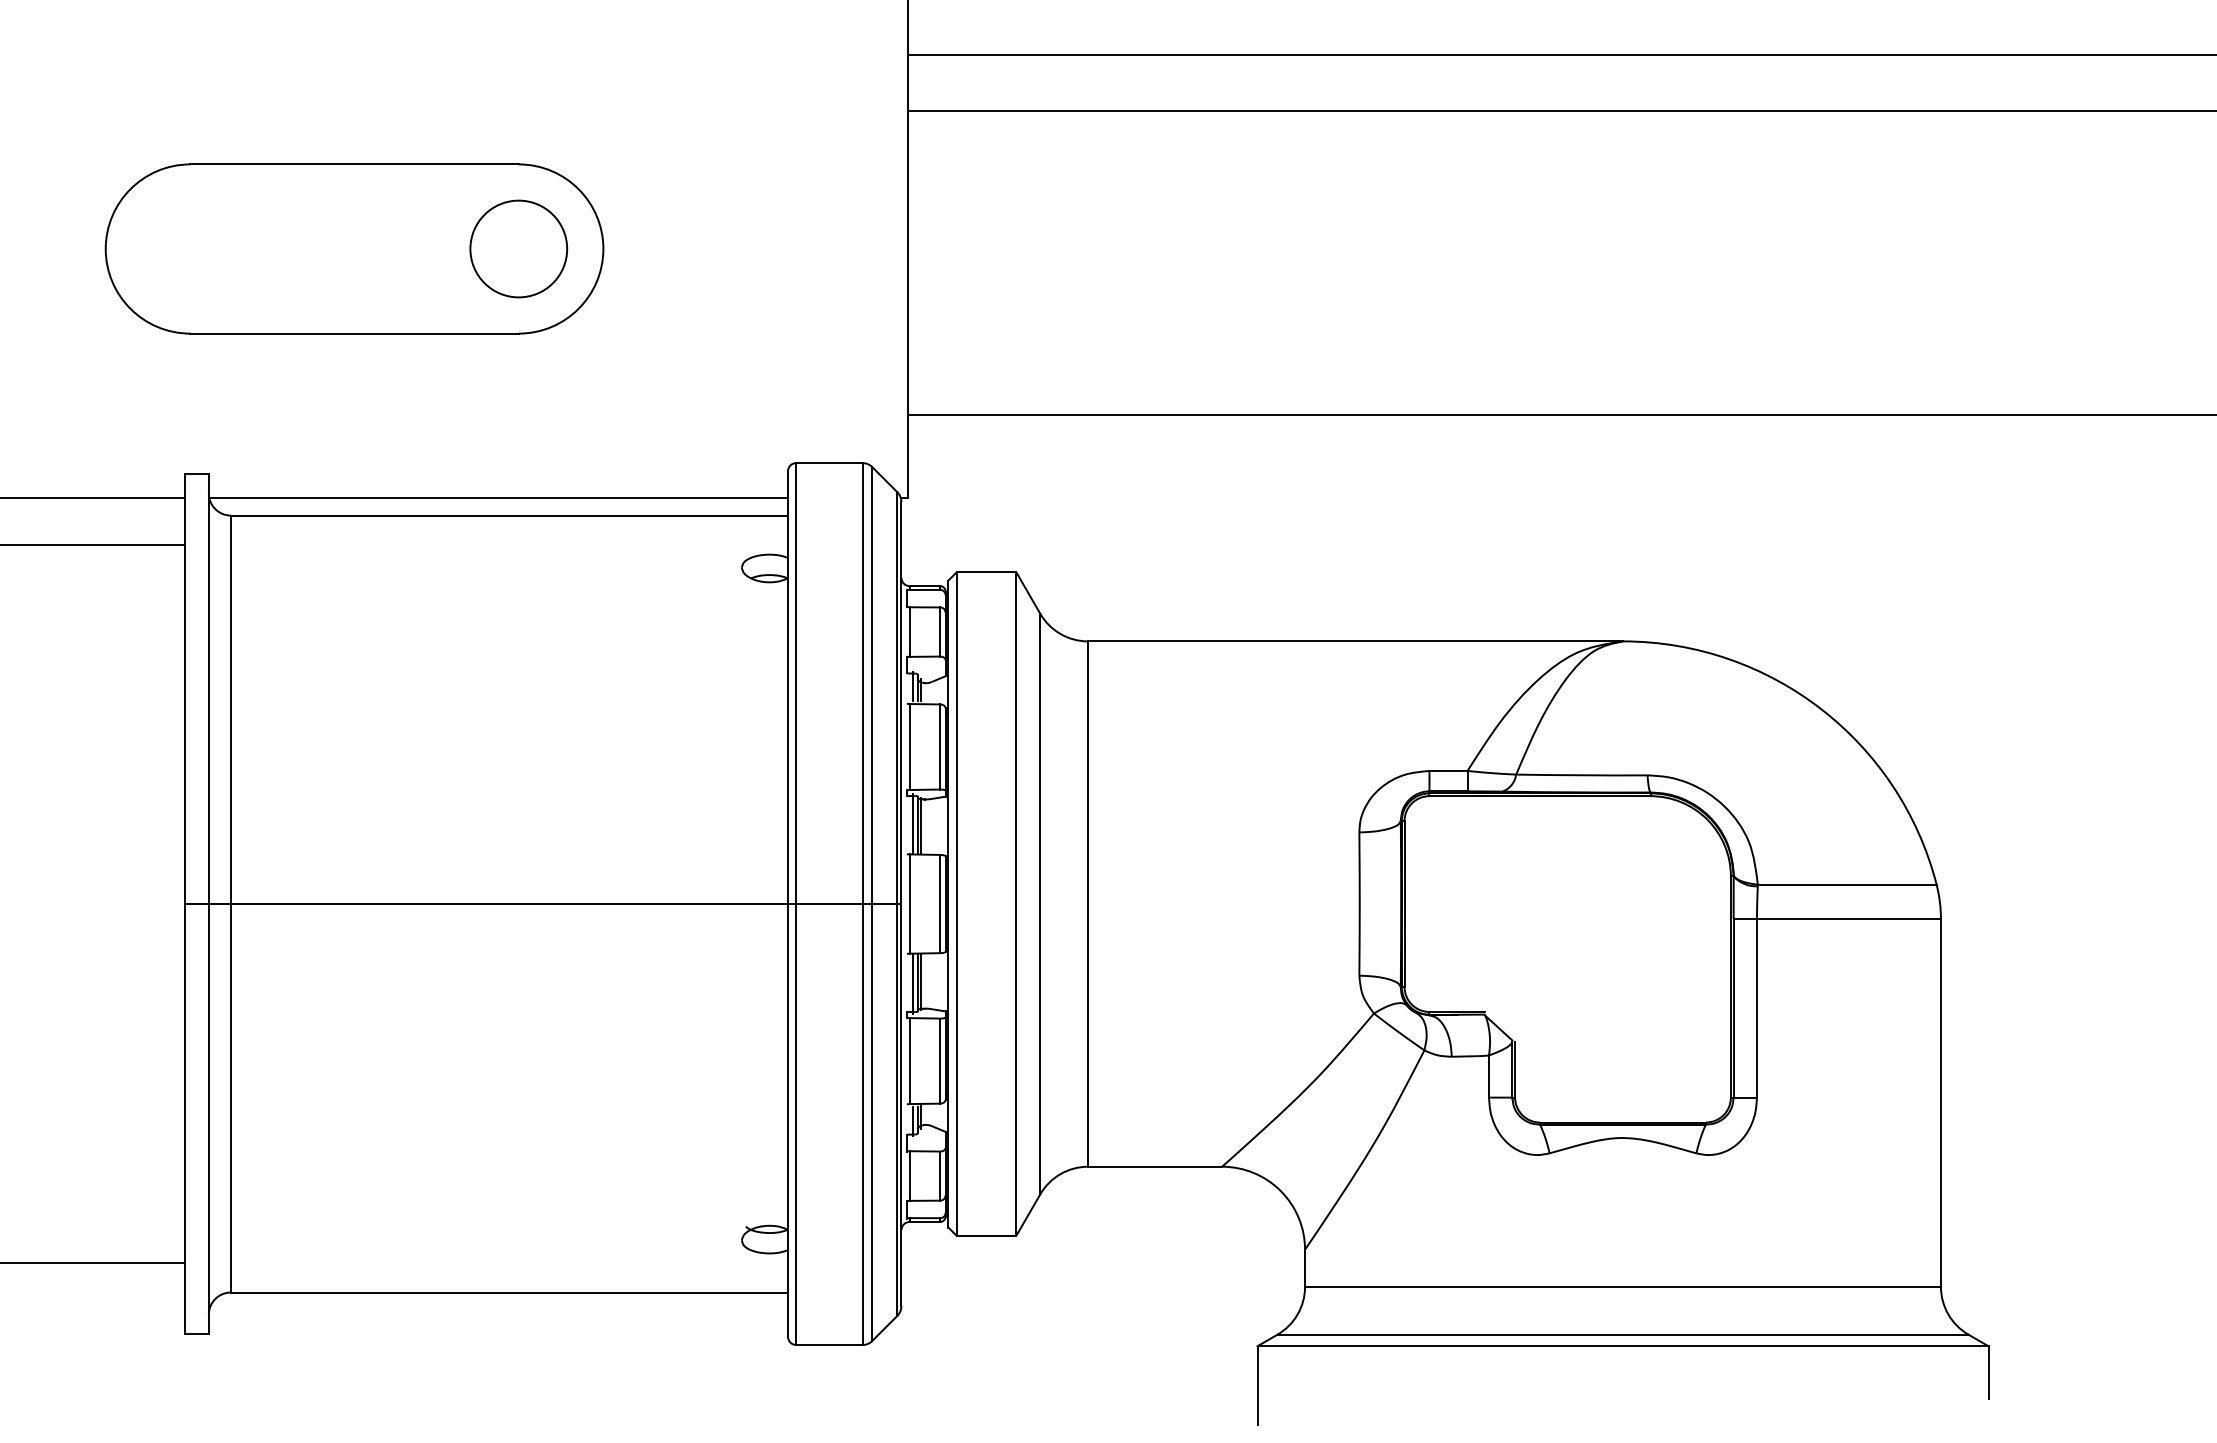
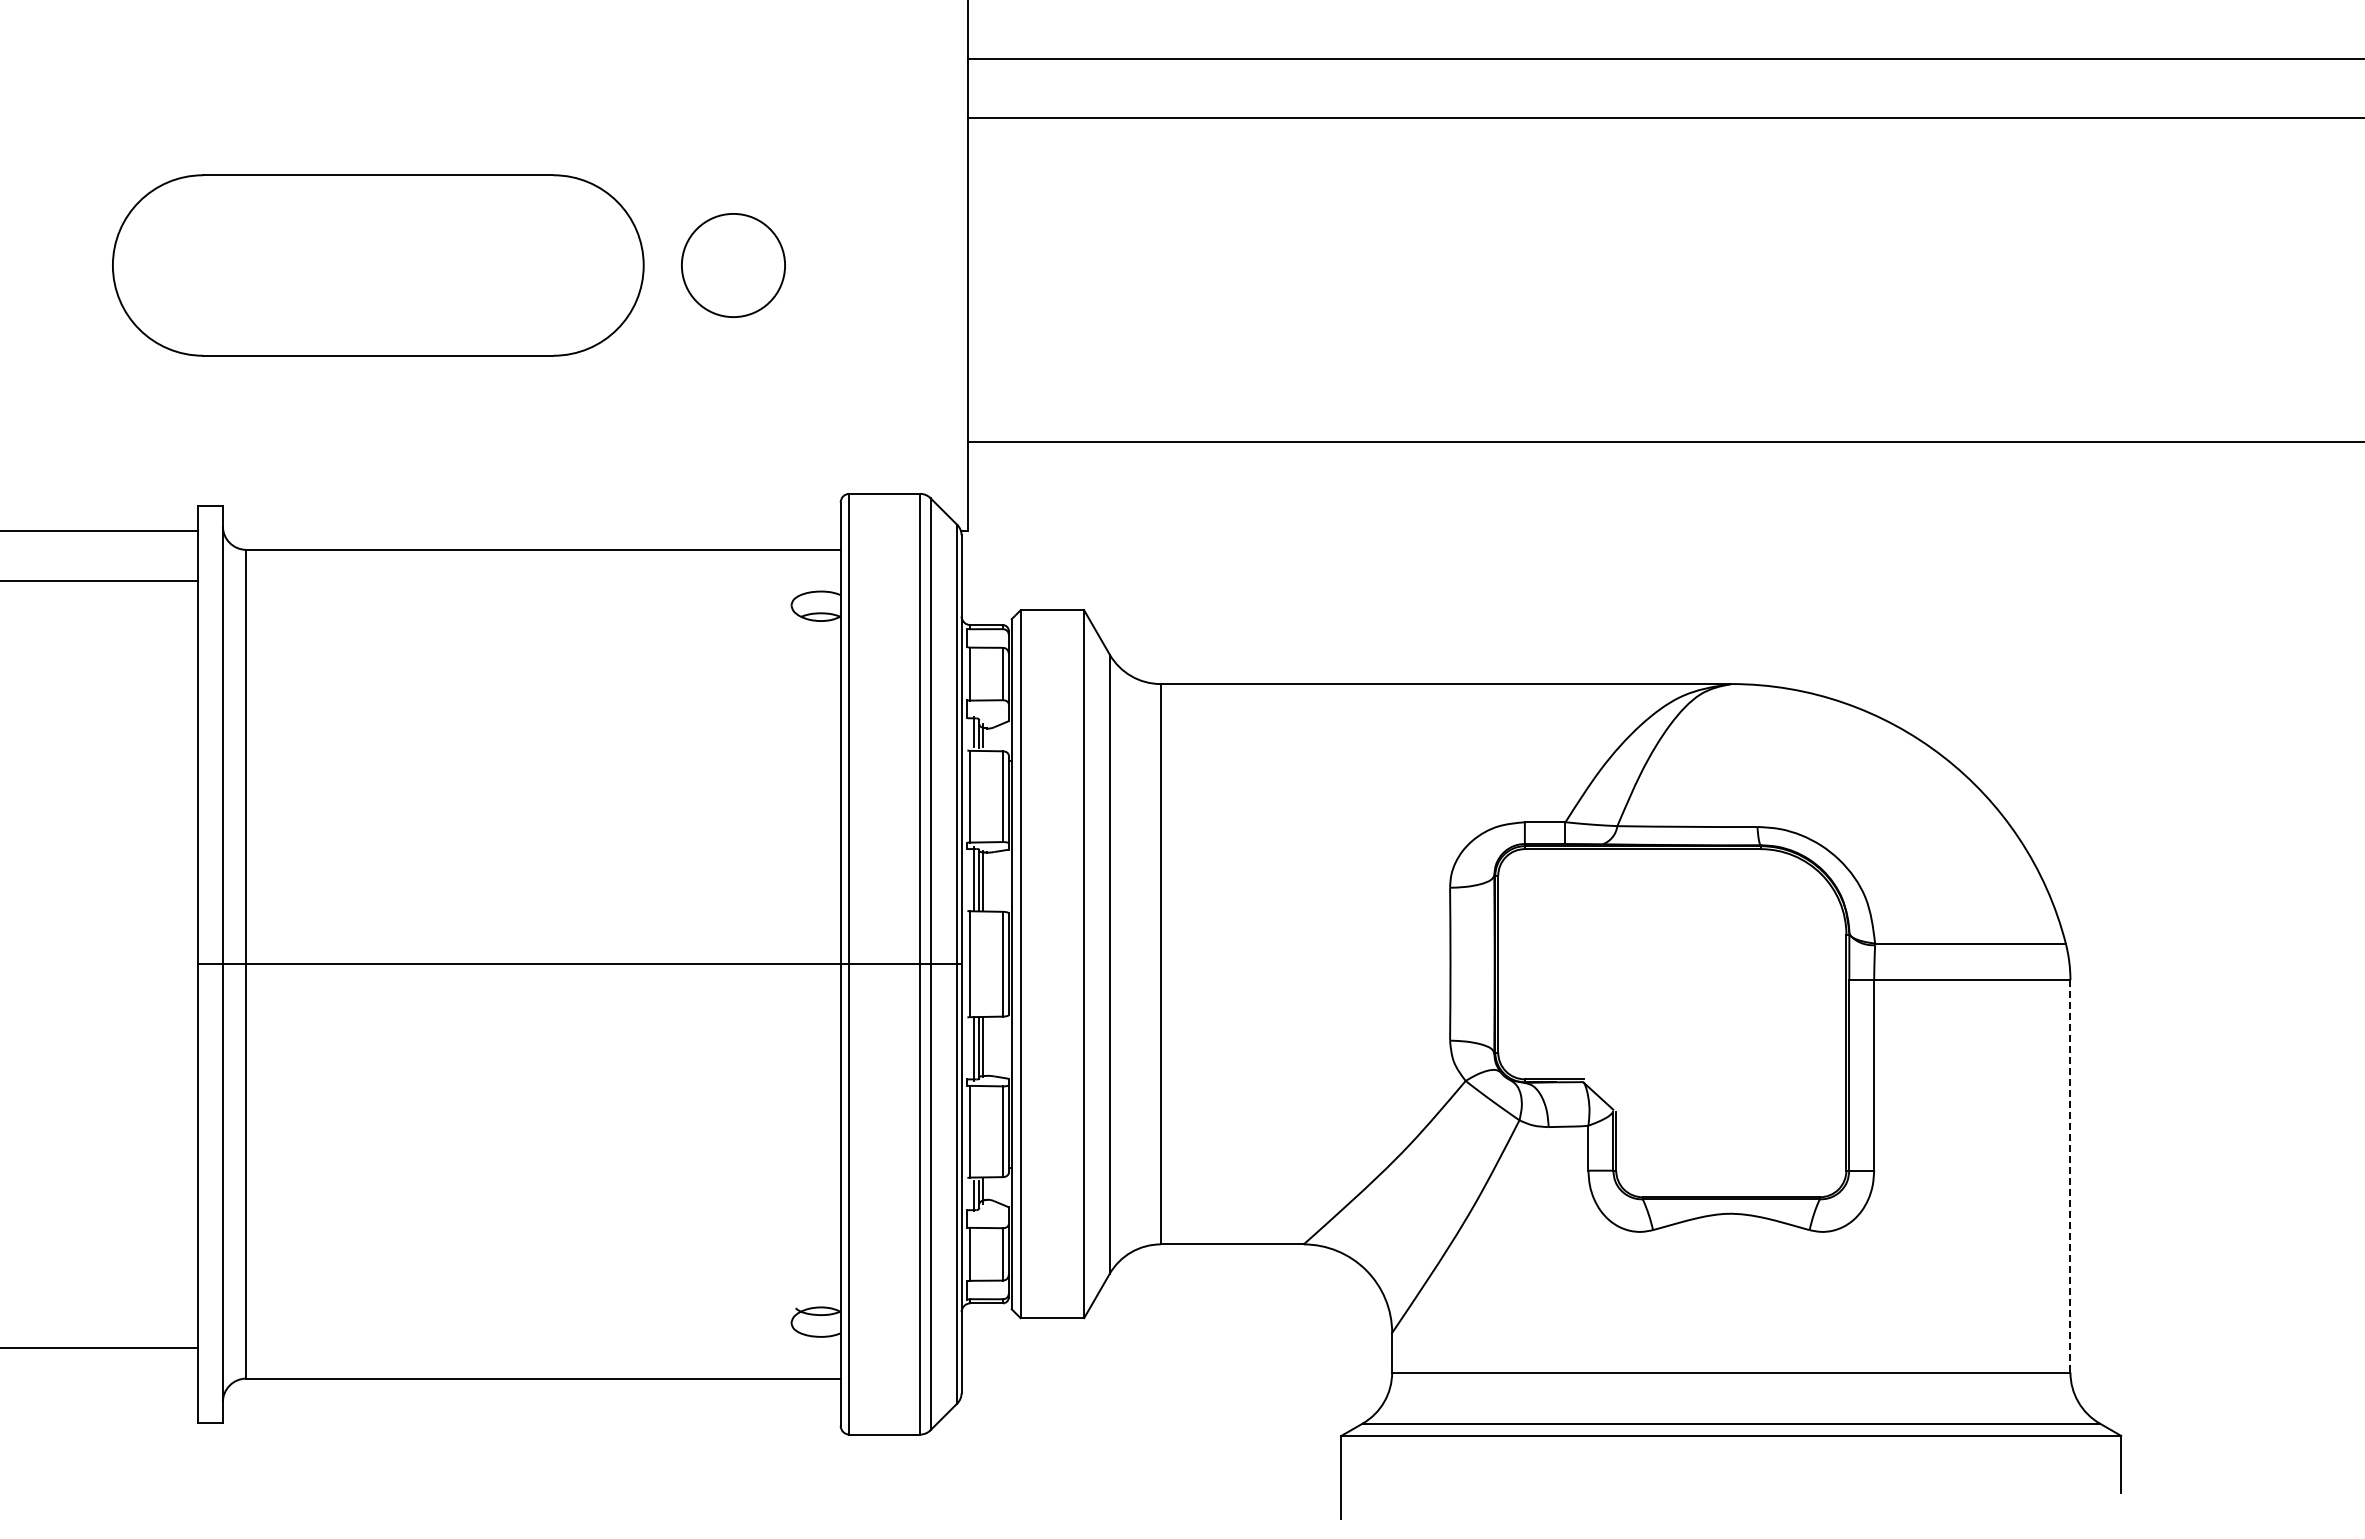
circle: (518, 249) -> (733, 265), moved
line: (498, 497) -> (531, 530), removed
line: (1941, 1103) -> (2070, 1176), solid -> dashed

